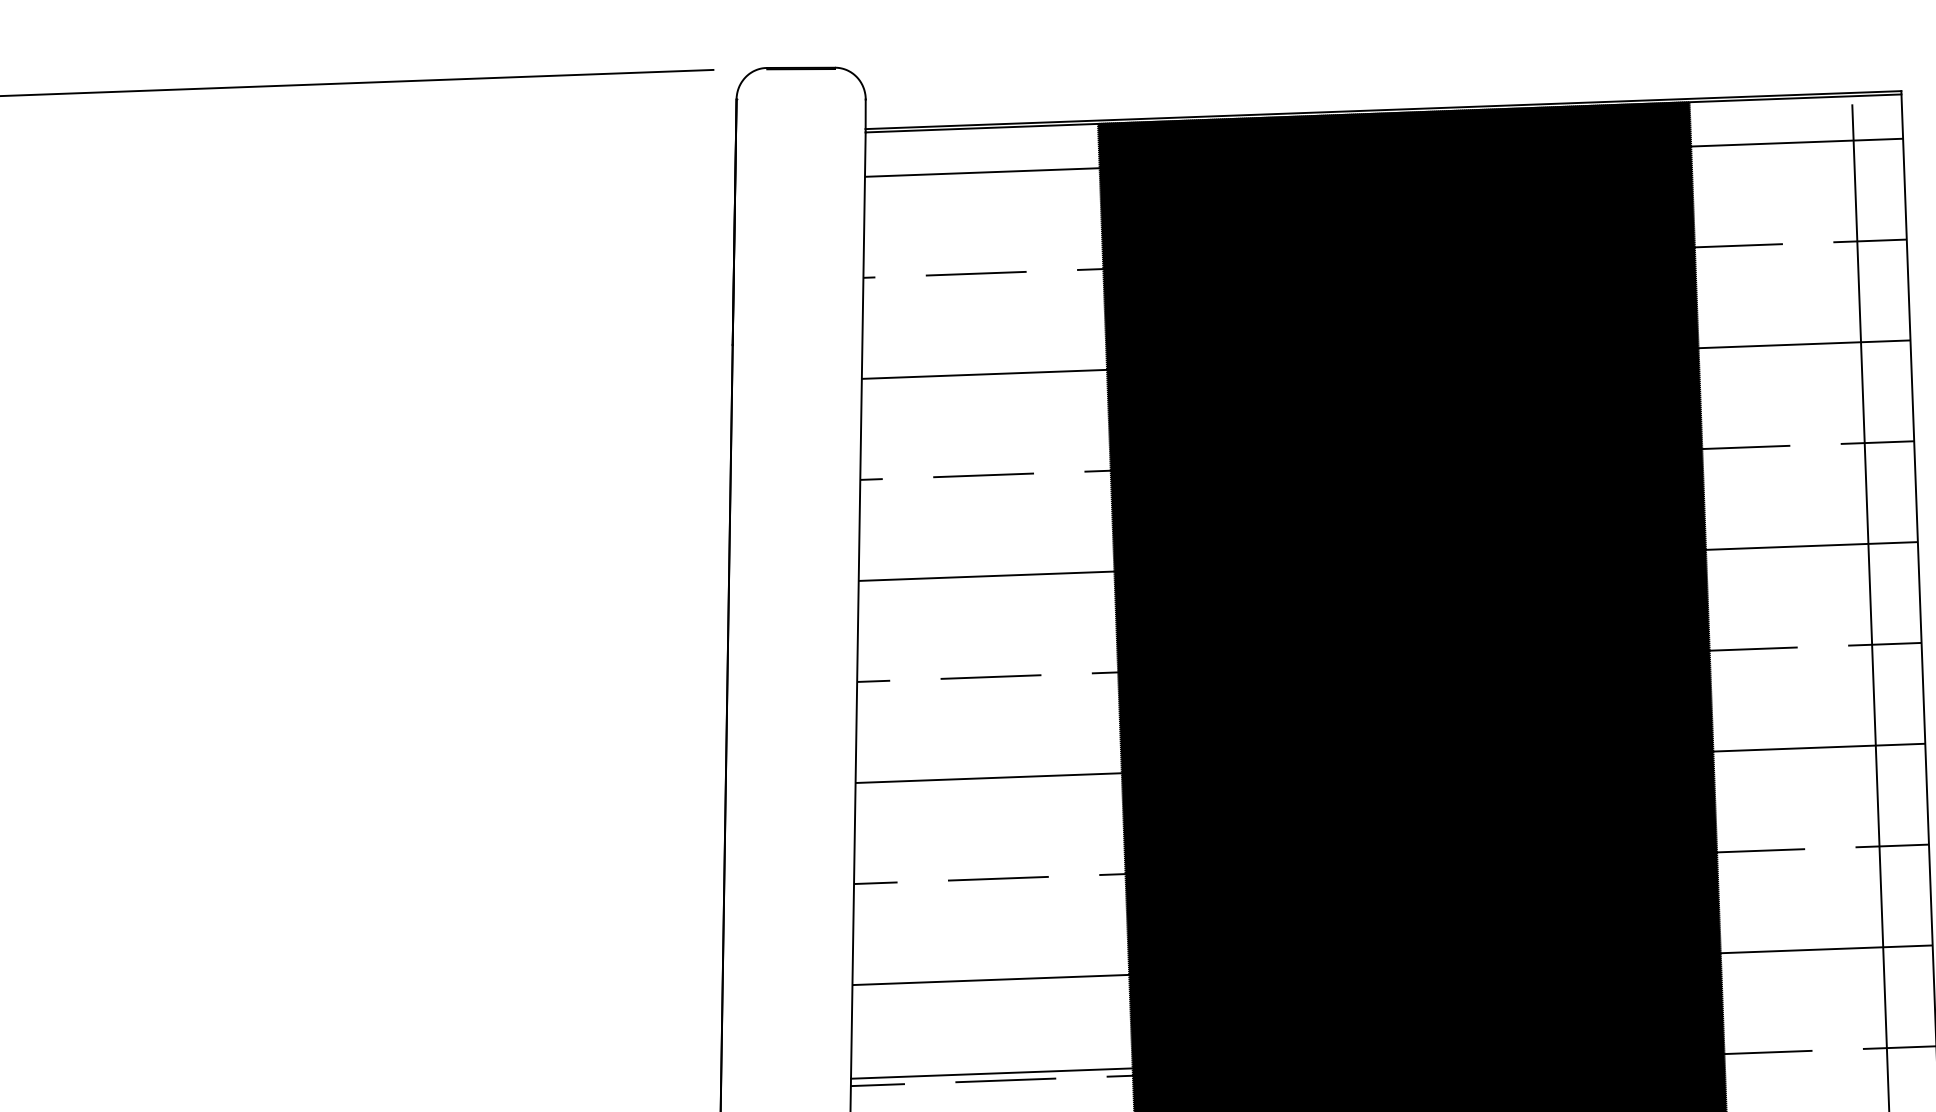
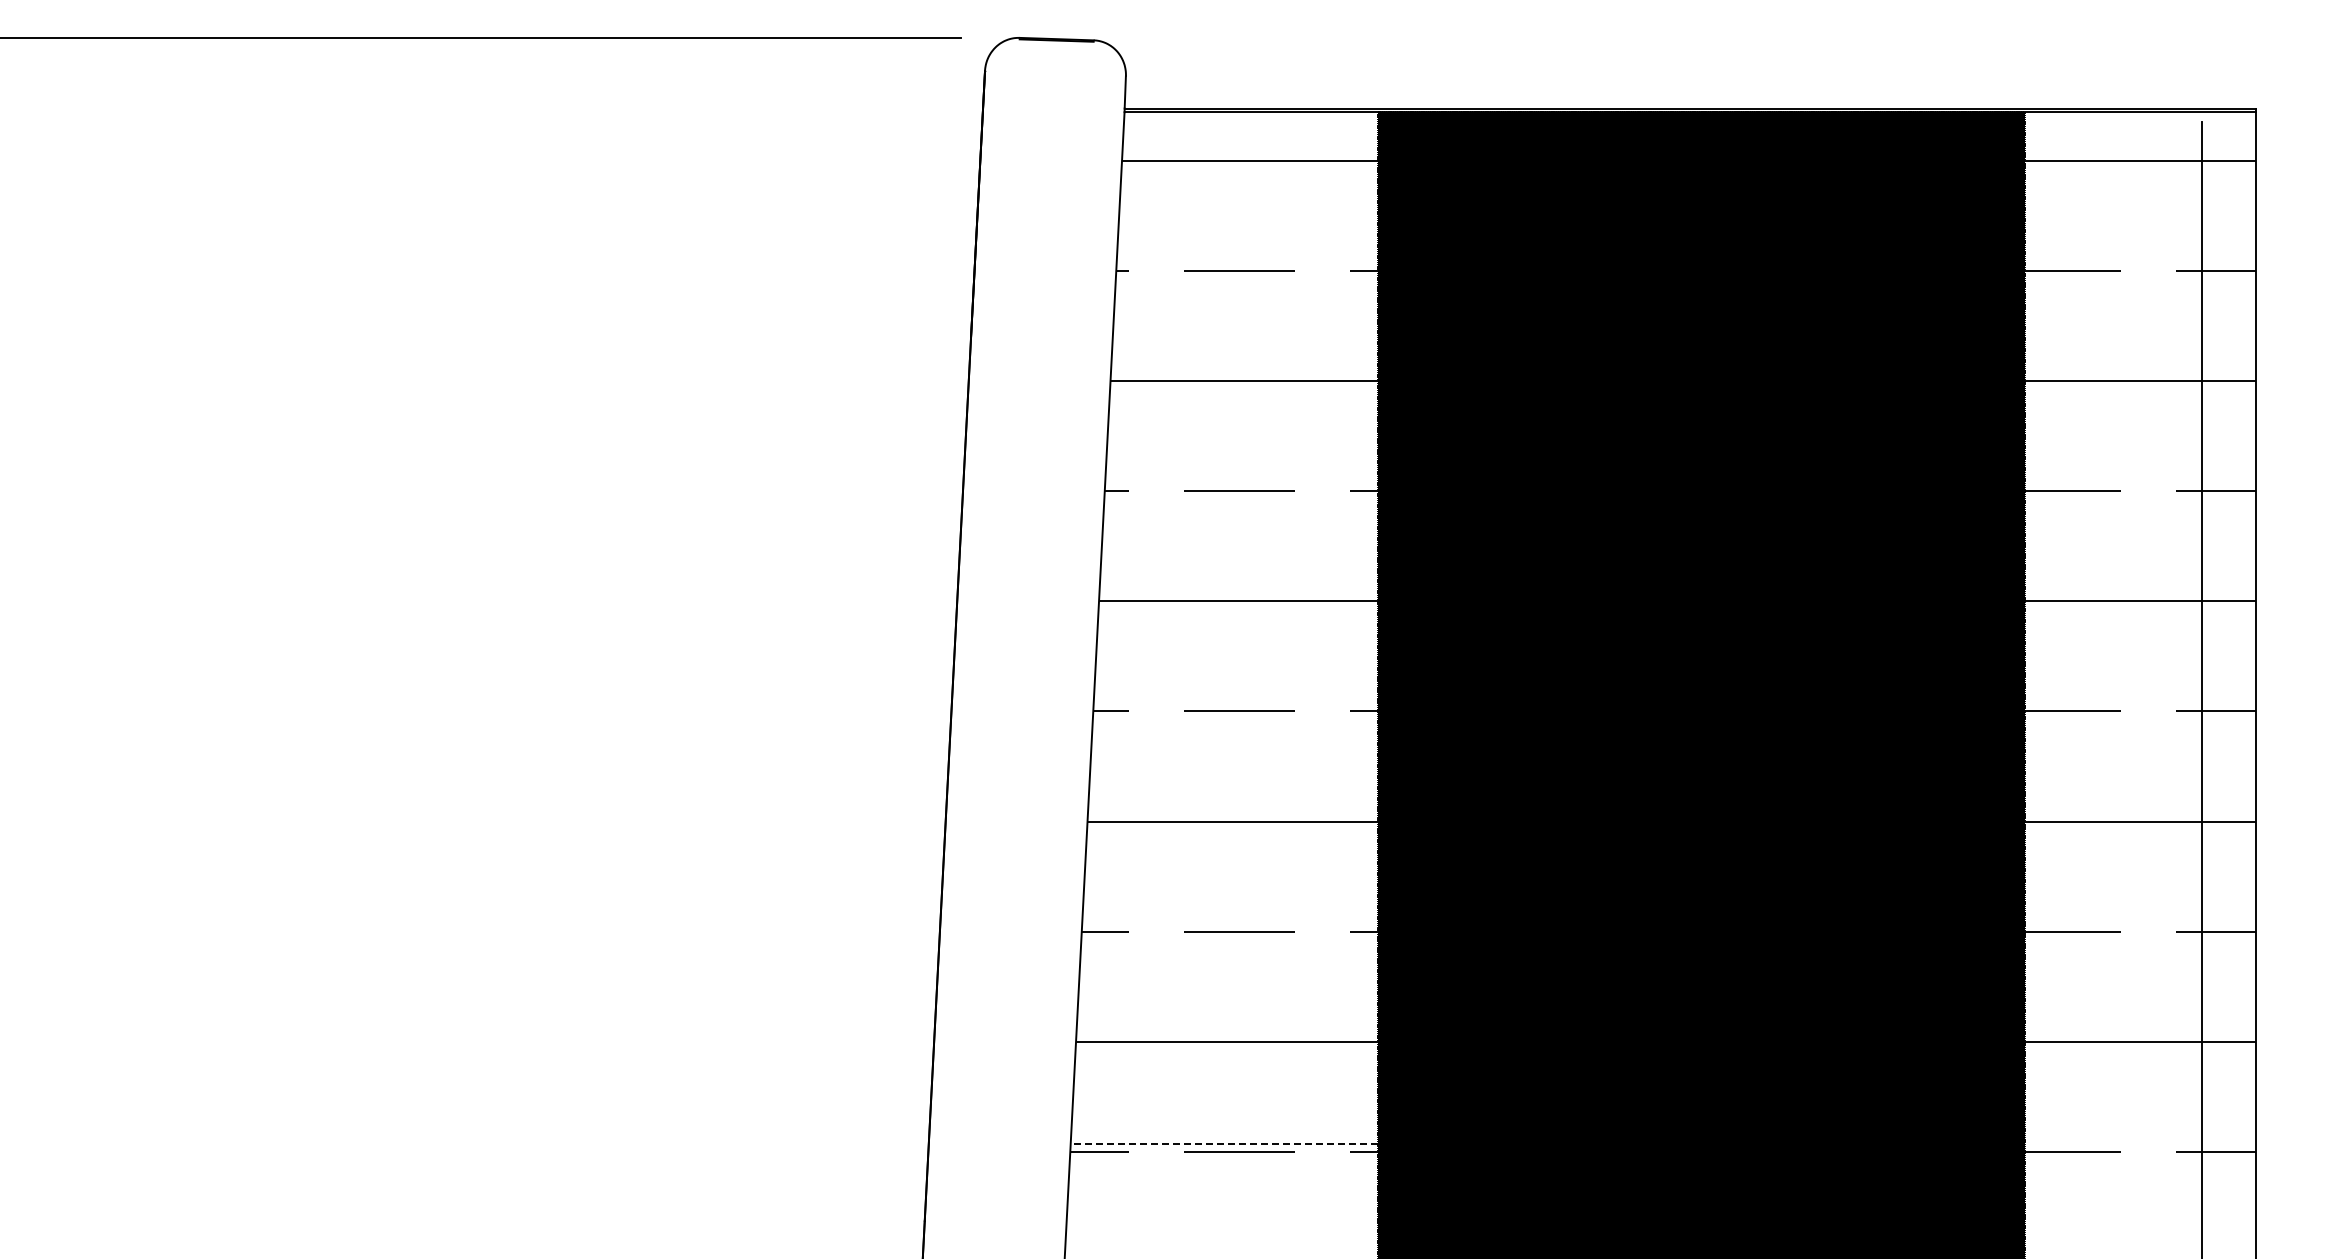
line: (991, 1073) -> (1224, 1144), solid -> dashed

